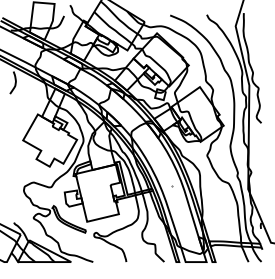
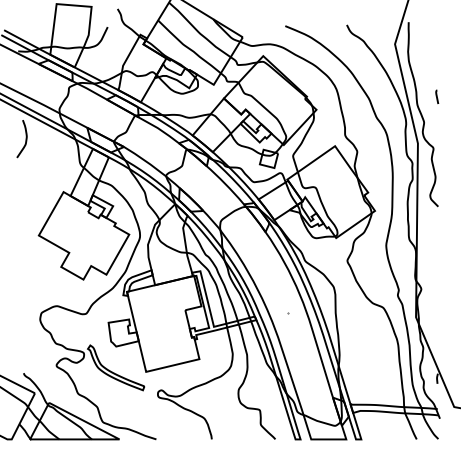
curve: (260, 57) -> (436, 96), added

